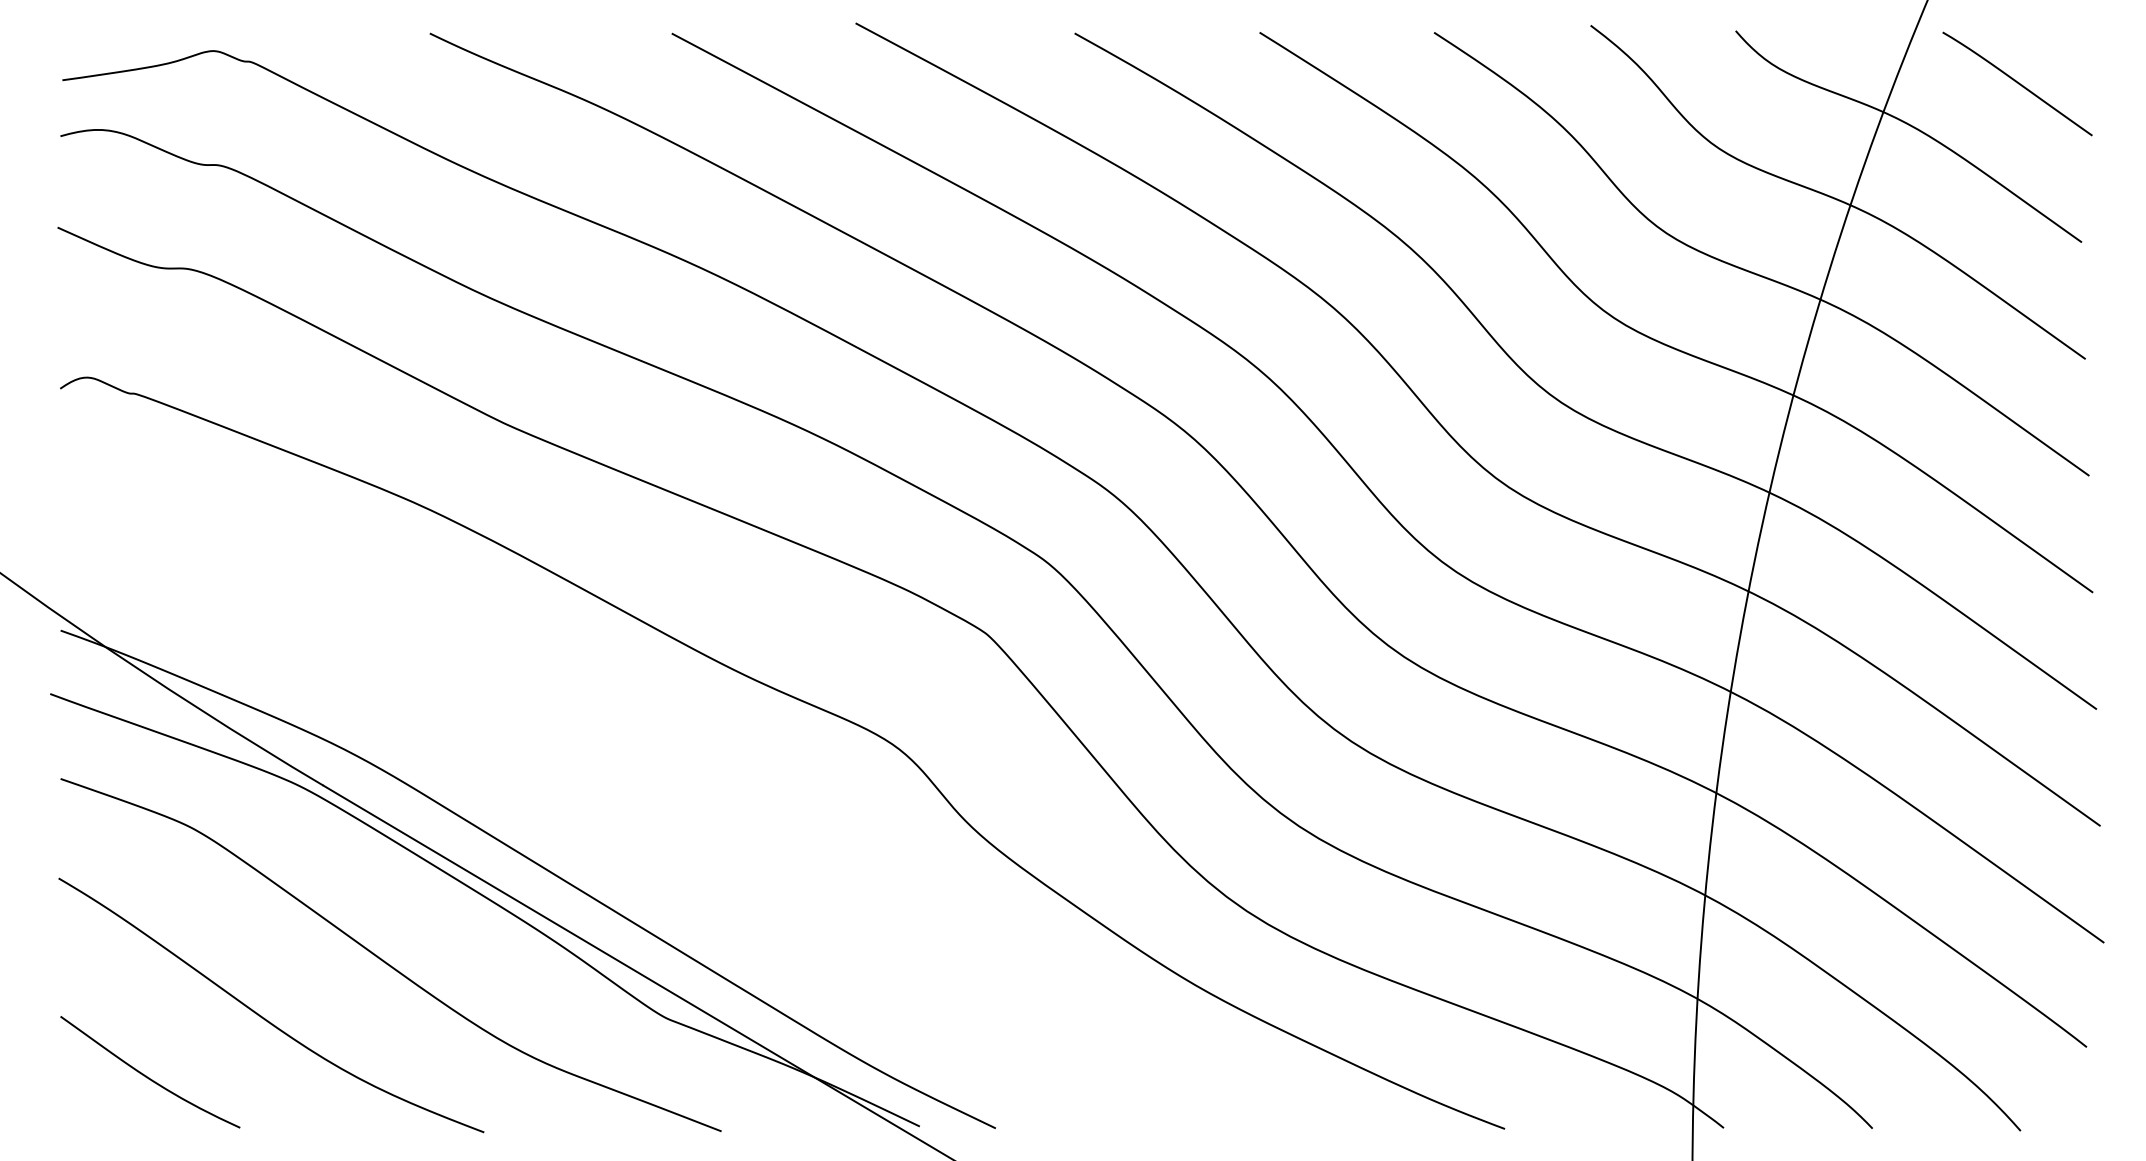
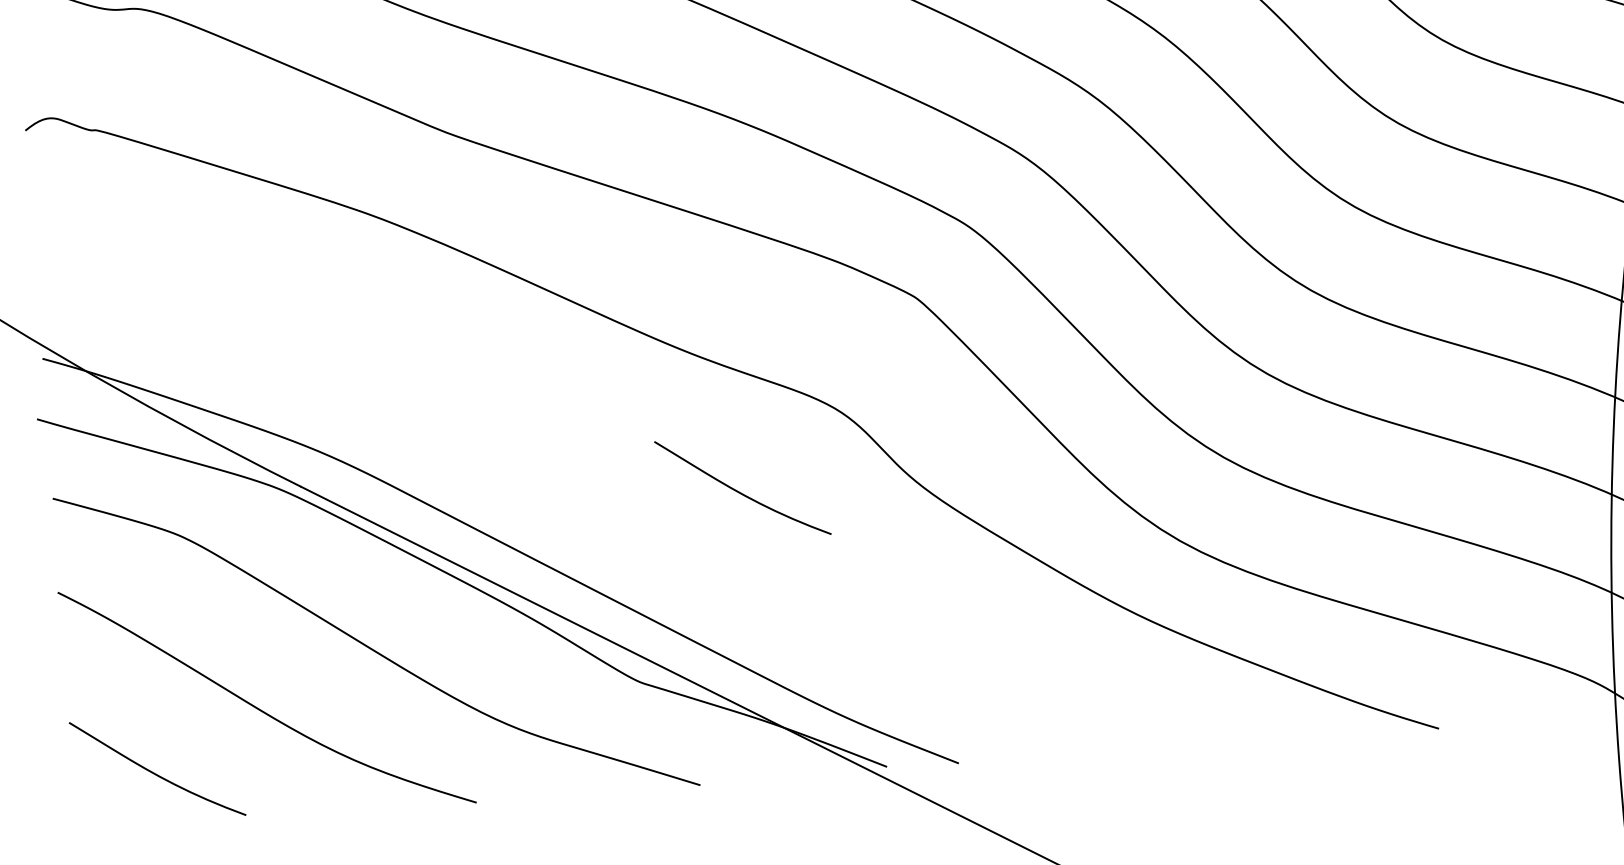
curve: (785, 824) -> (739, 491), added

